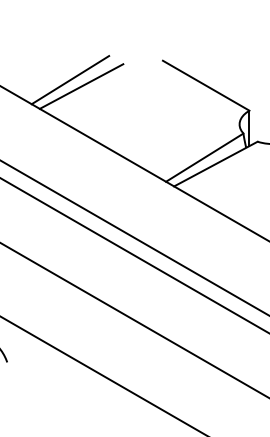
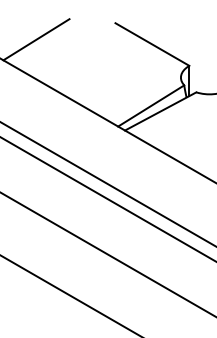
line: (81, 86) -> (45, 45), removed

